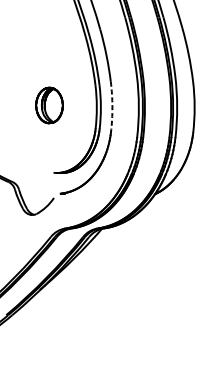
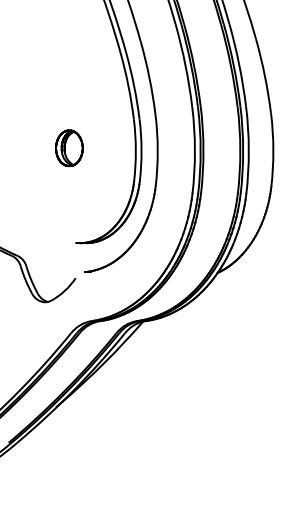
part: (49, 105) -> (69, 148), size x0.71
arc: (112, 107) -> (157, 150), dashed -> solid

